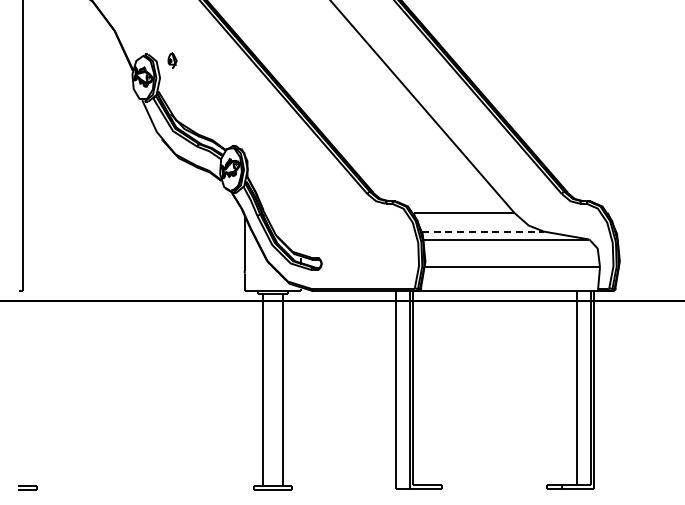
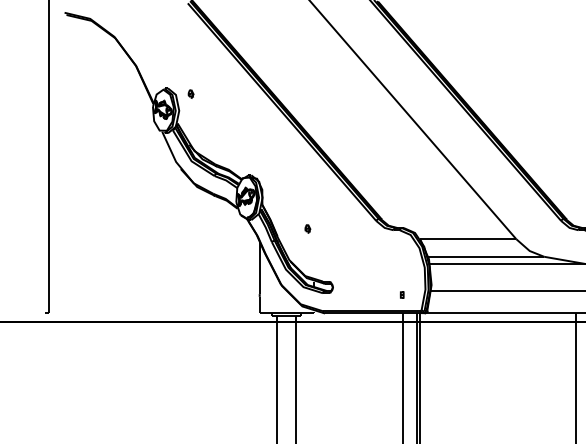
part: (172, 60) -> (191, 94), size x0.62
part: (295, 202) -> (308, 229), added
line: (482, 231) -> (485, 256), dashed -> solid
part: (394, 271) -> (402, 294), added

